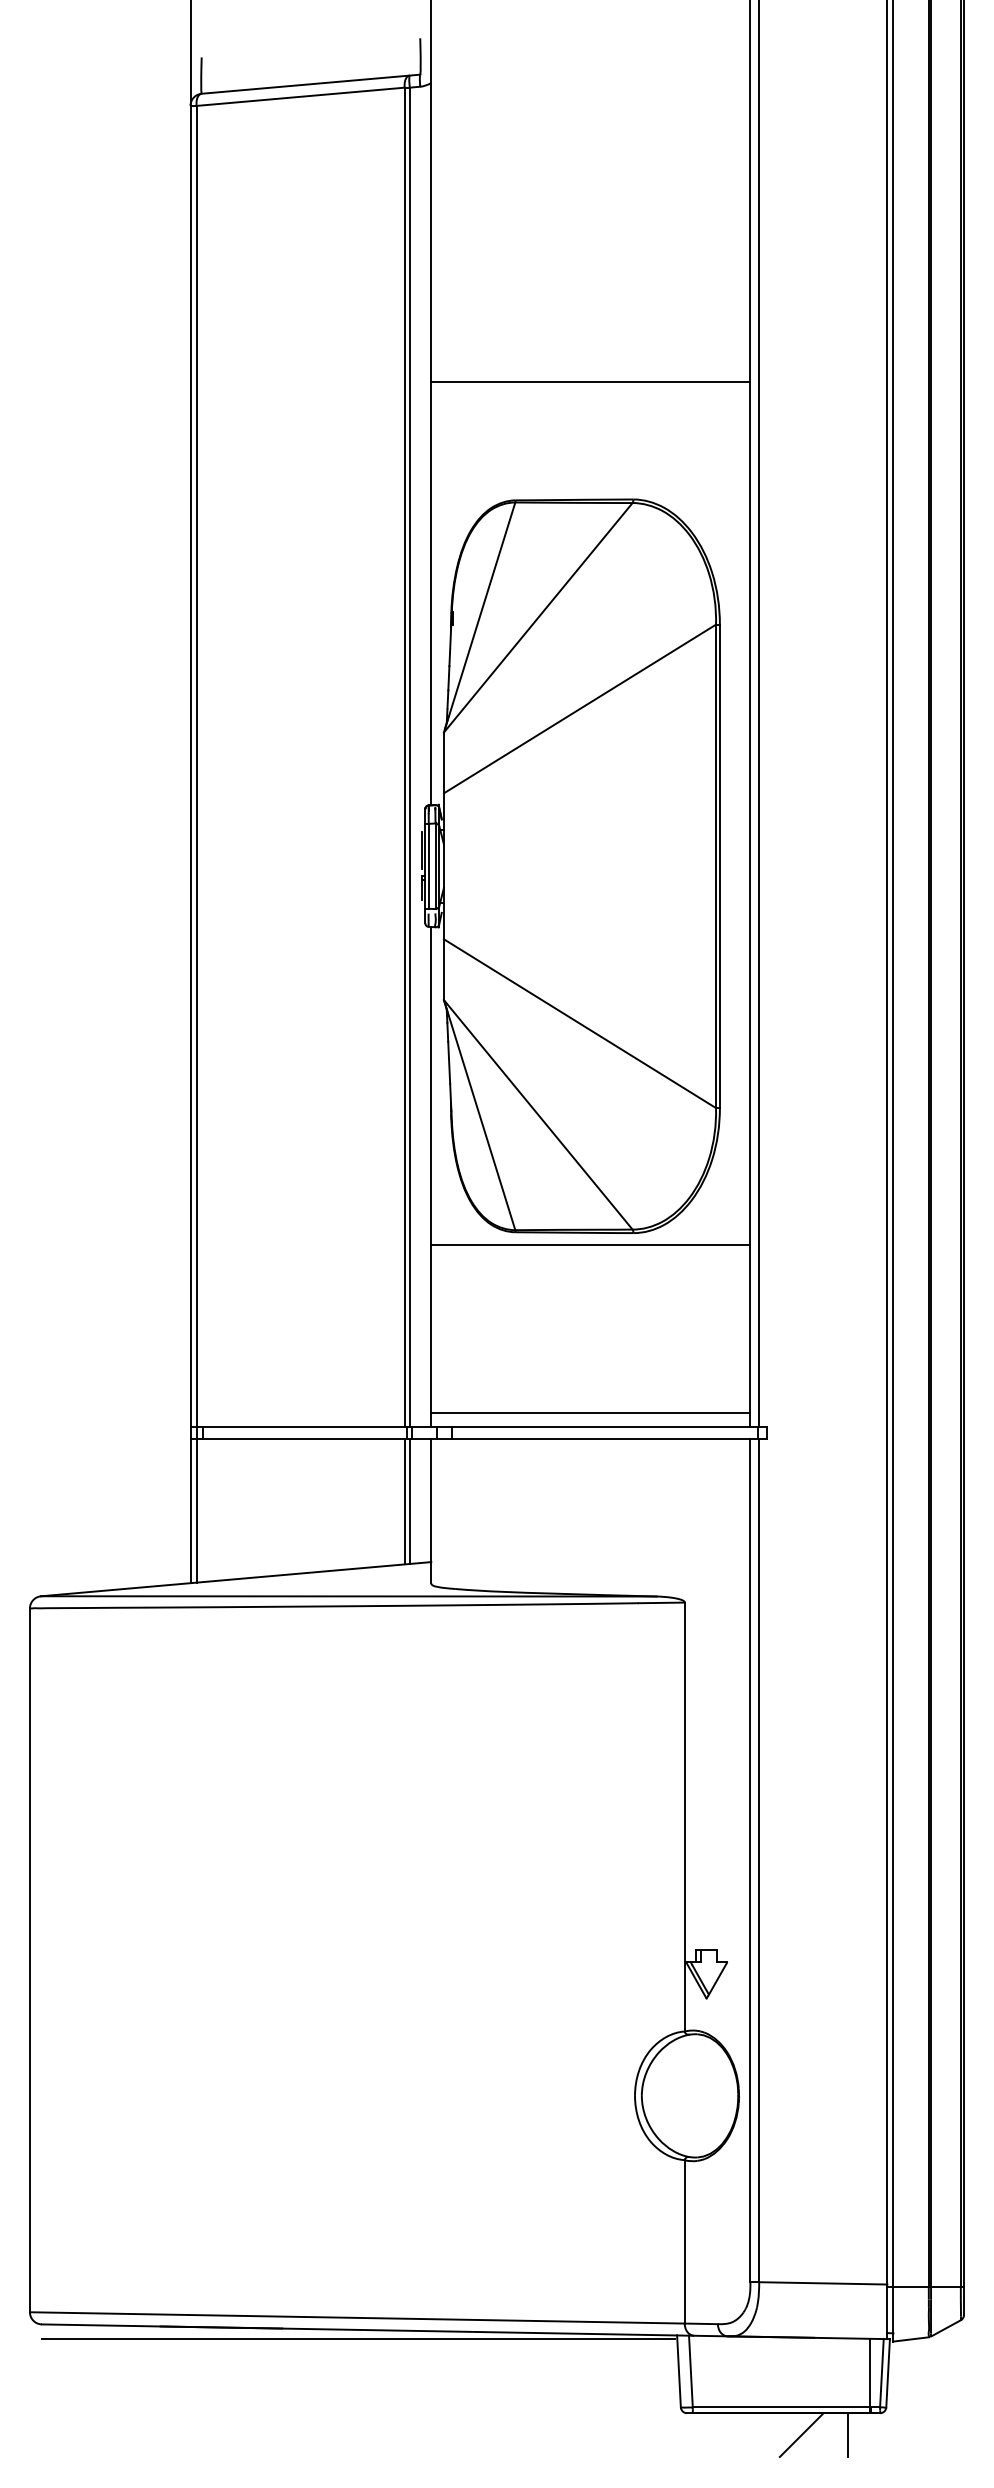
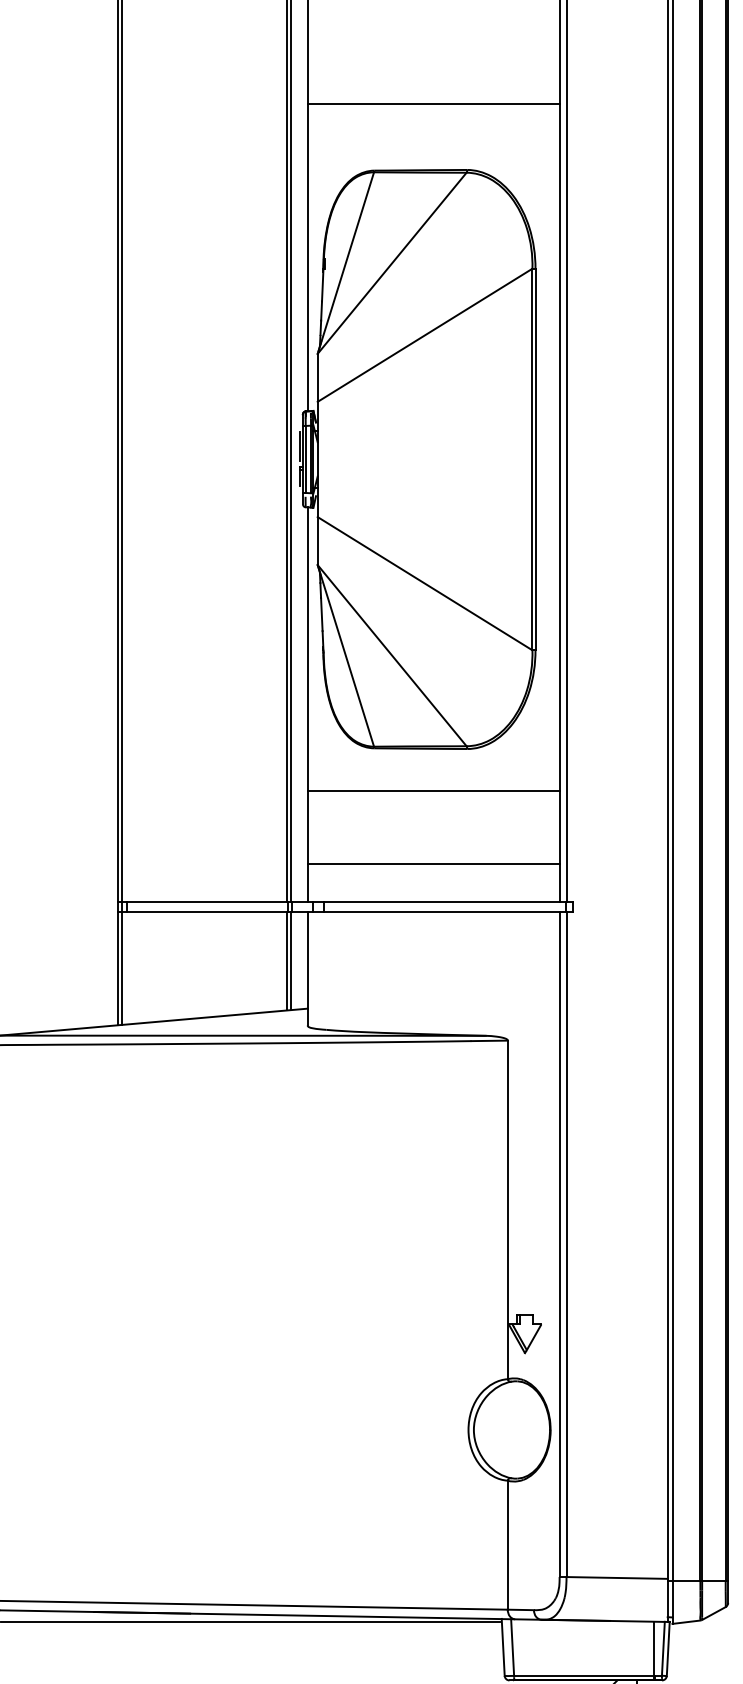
line: (590, 381) -> (433, 103), moved
line: (590, 1244) -> (433, 790), moved
line: (590, 1413) -> (433, 863), moved

